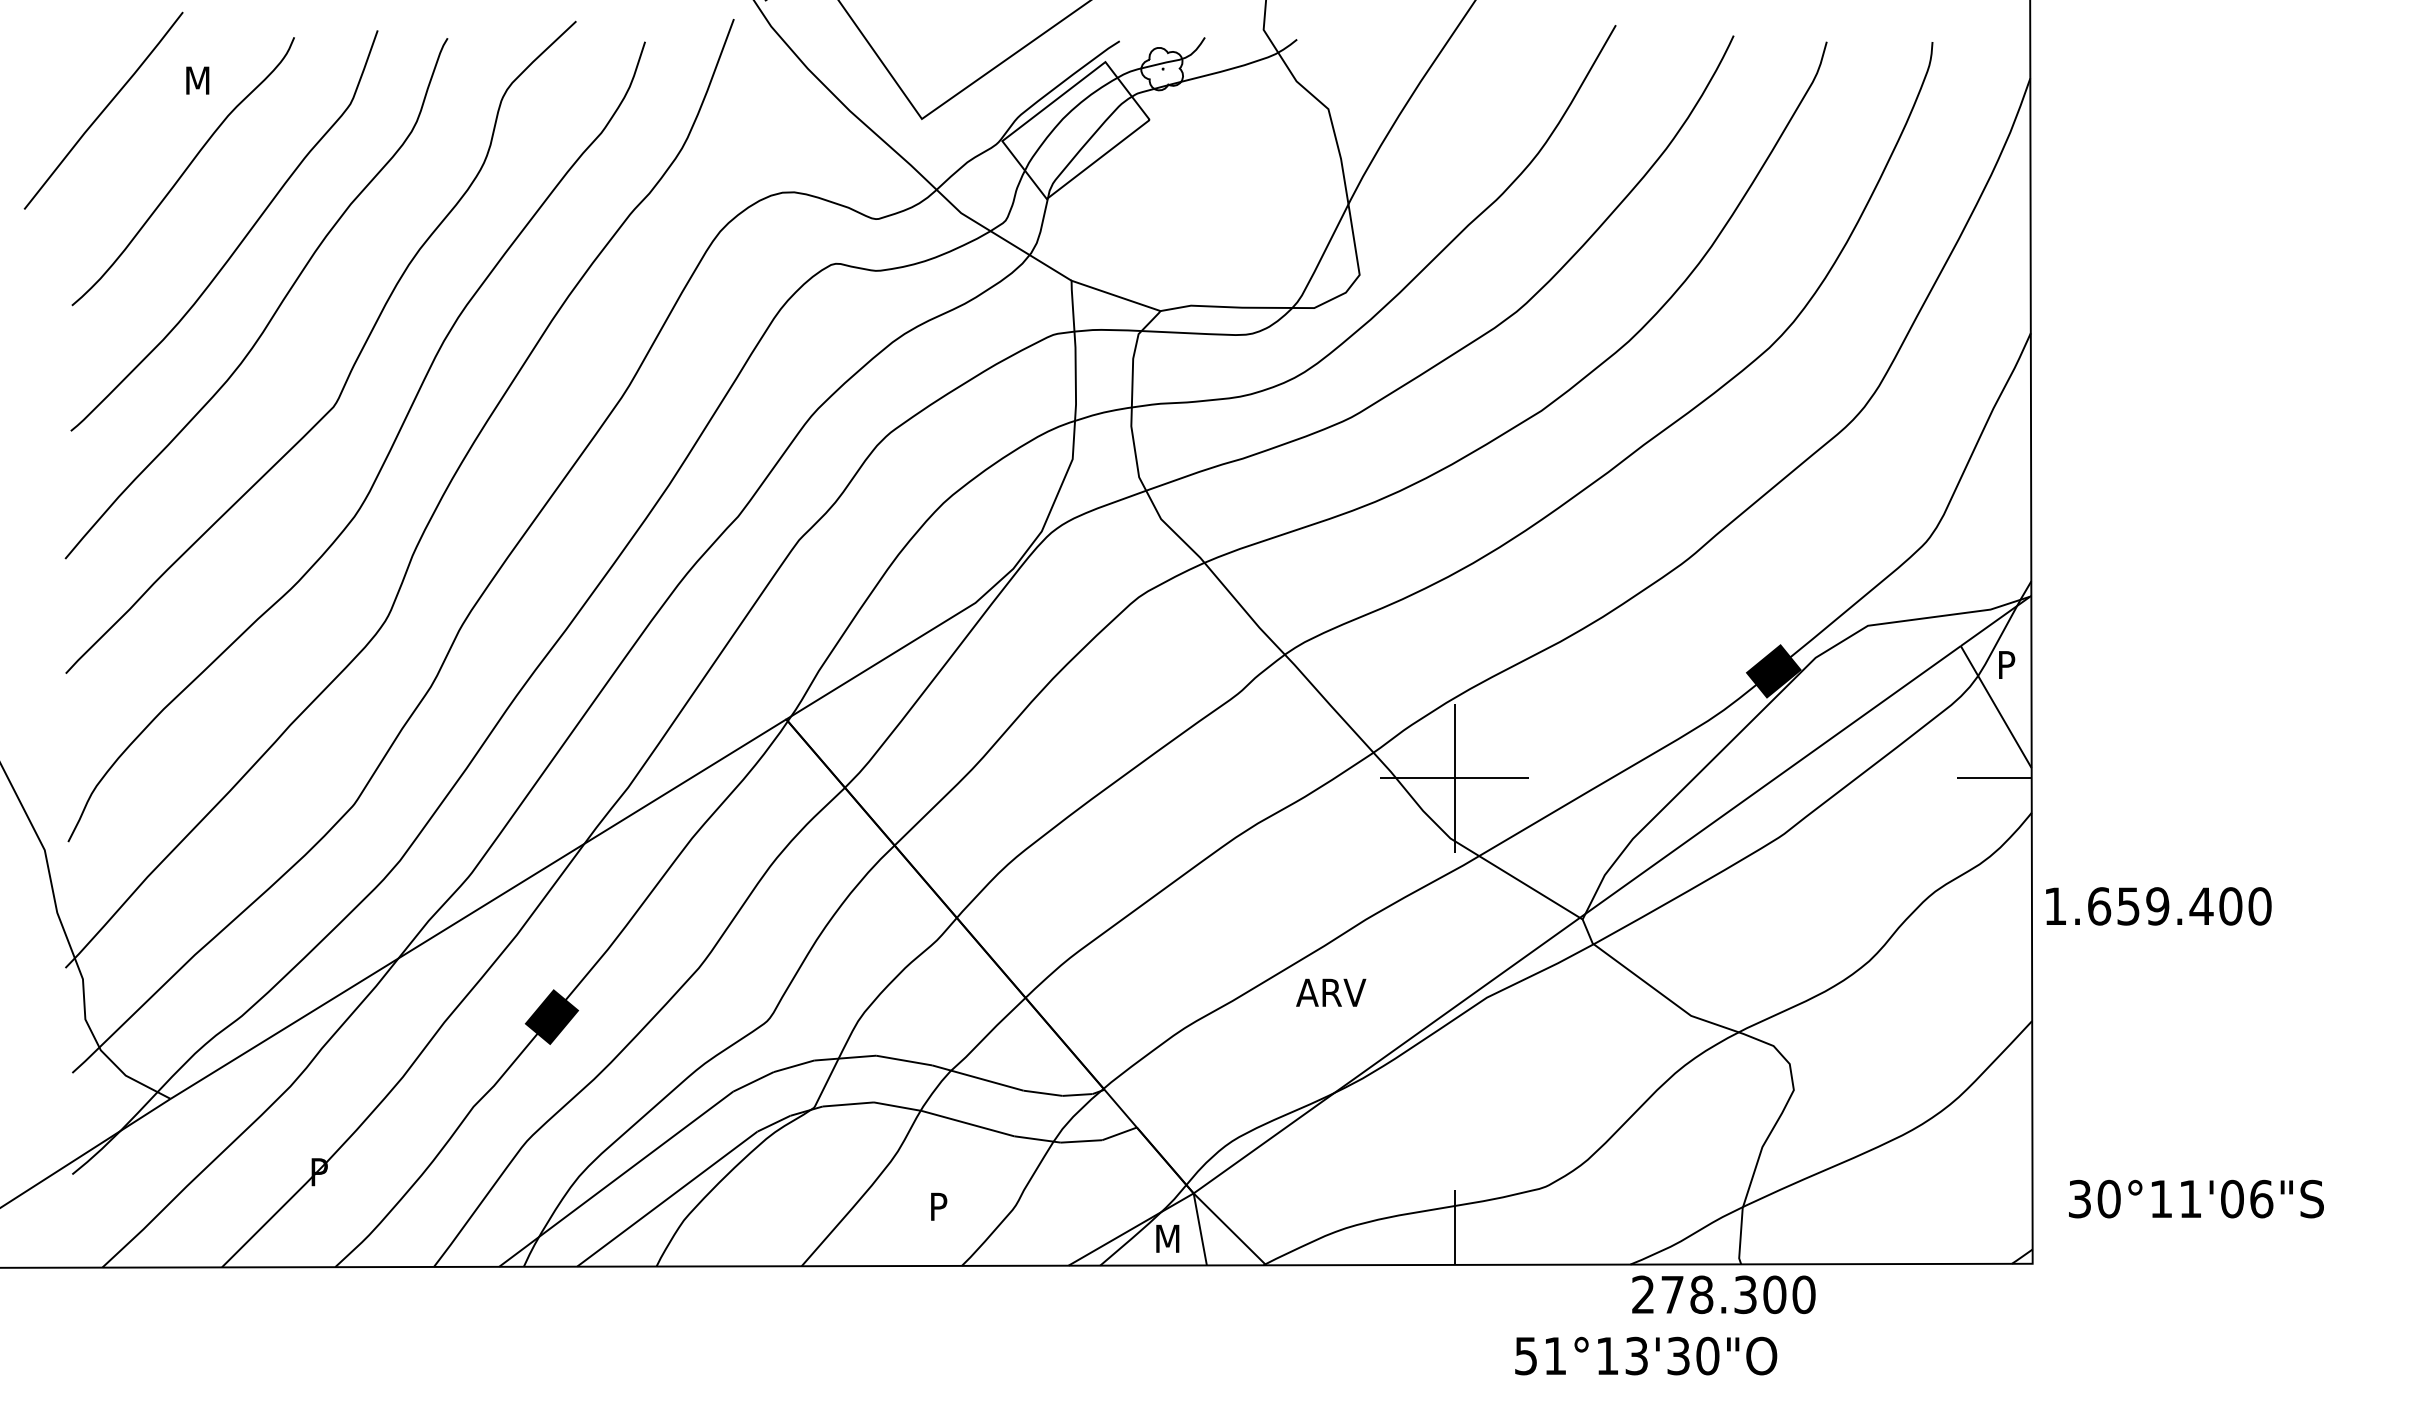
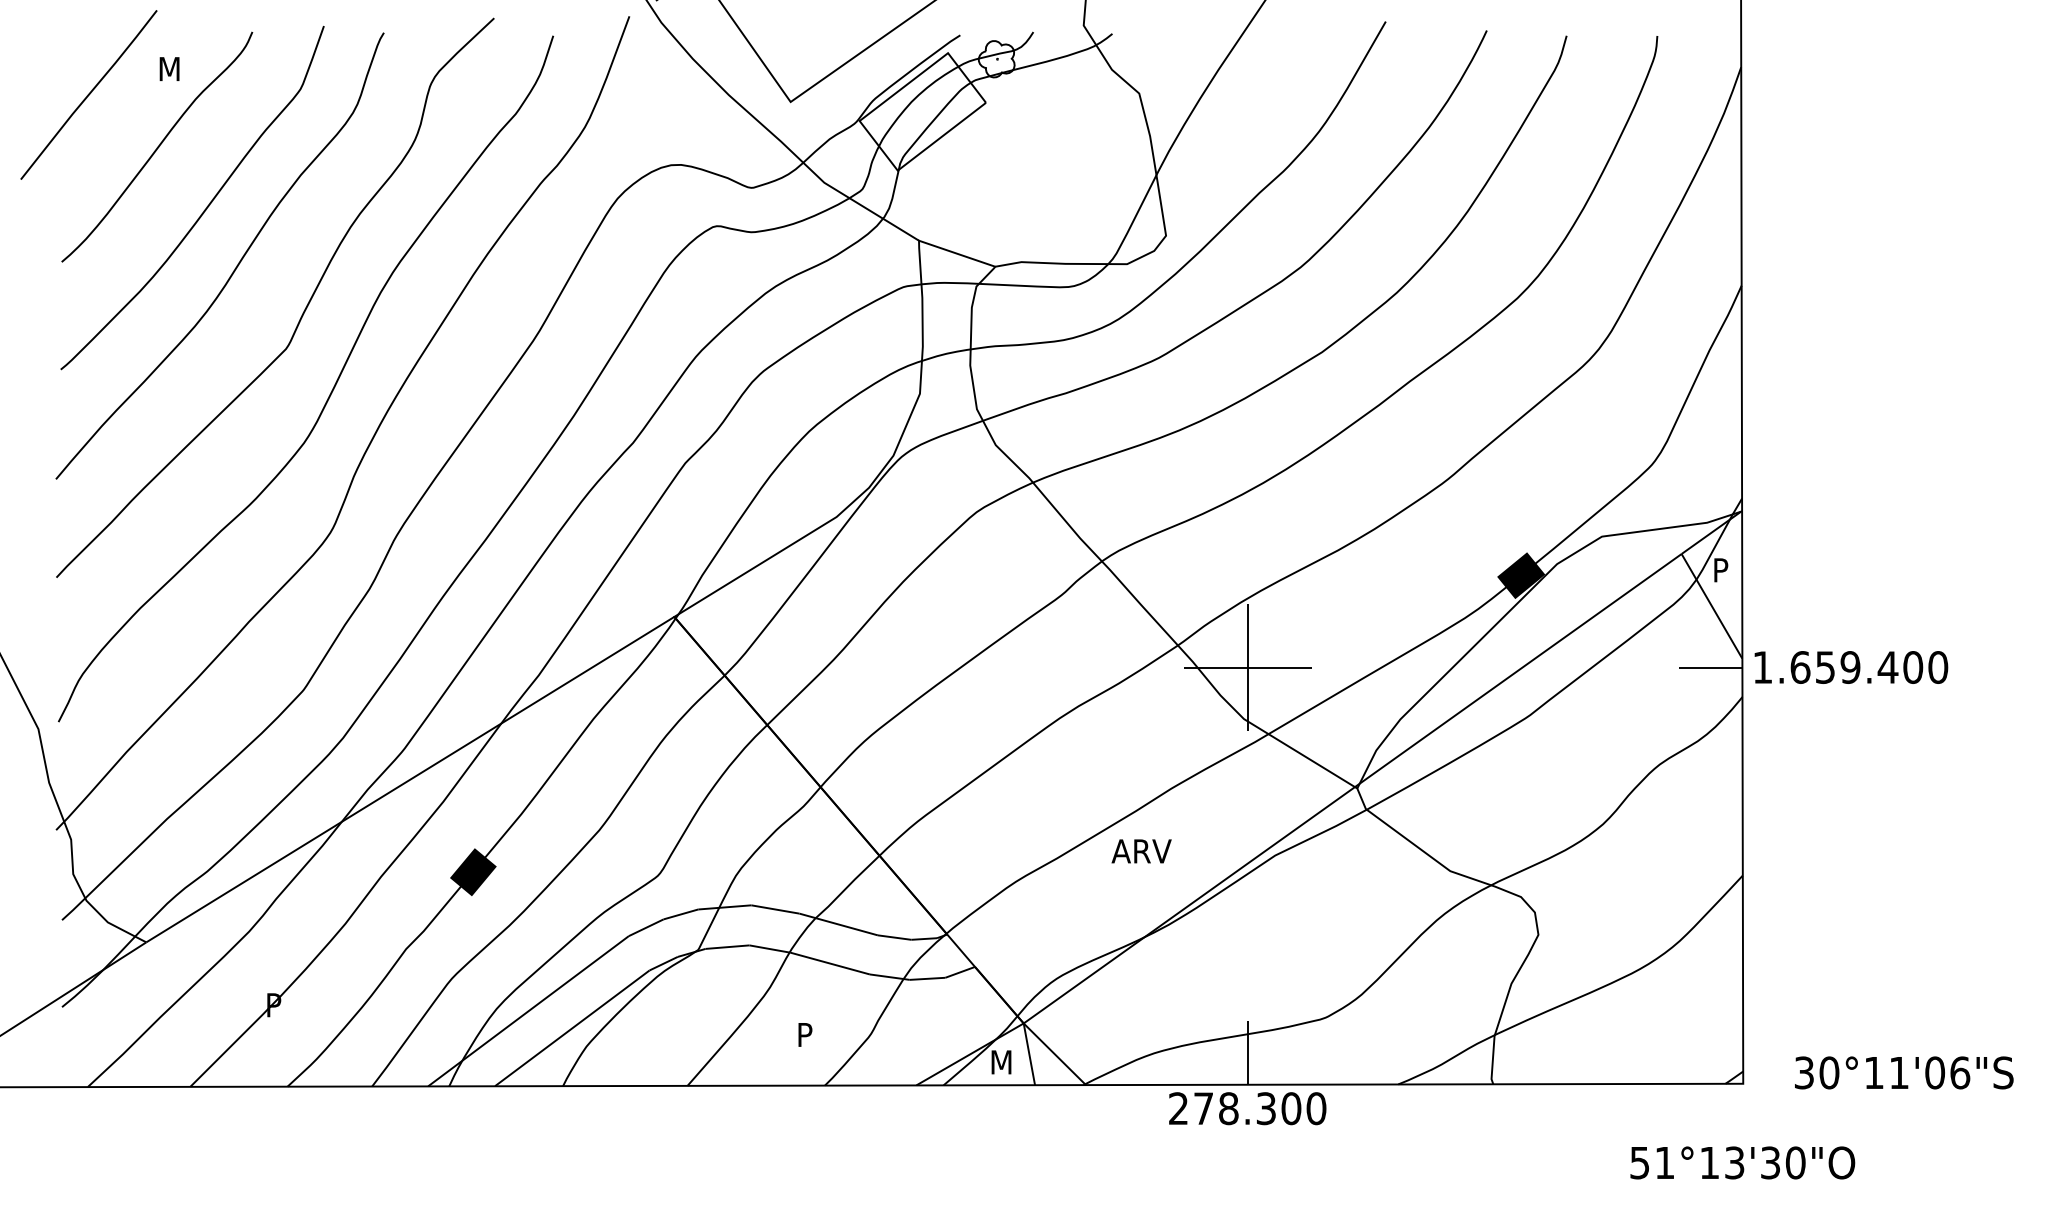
text: (2158, 906) -> (1851, 667), moved
text: (2196, 1198) -> (1904, 1072), moved
text: (1723, 1294) -> (1247, 1108), moved
text: (1646, 1355) -> (1743, 1162), moved

